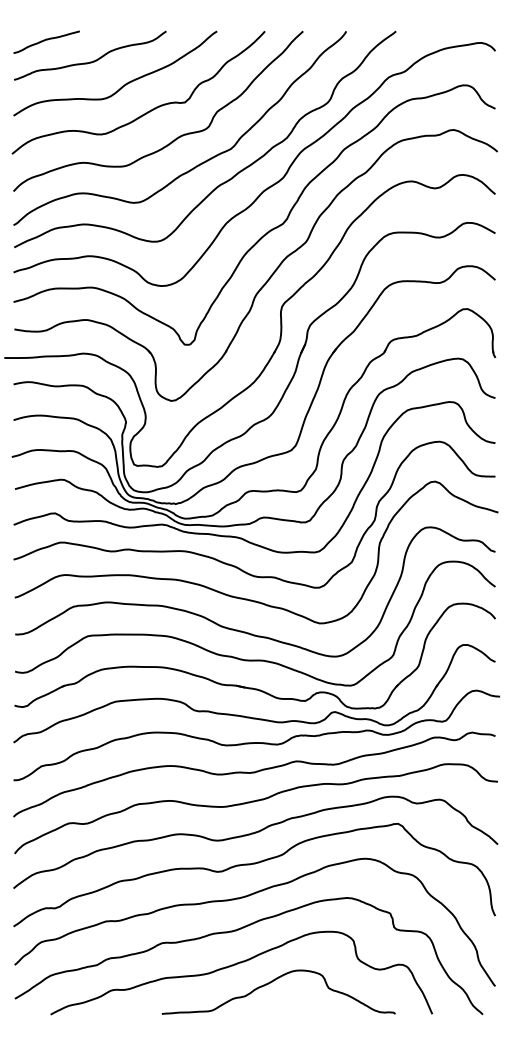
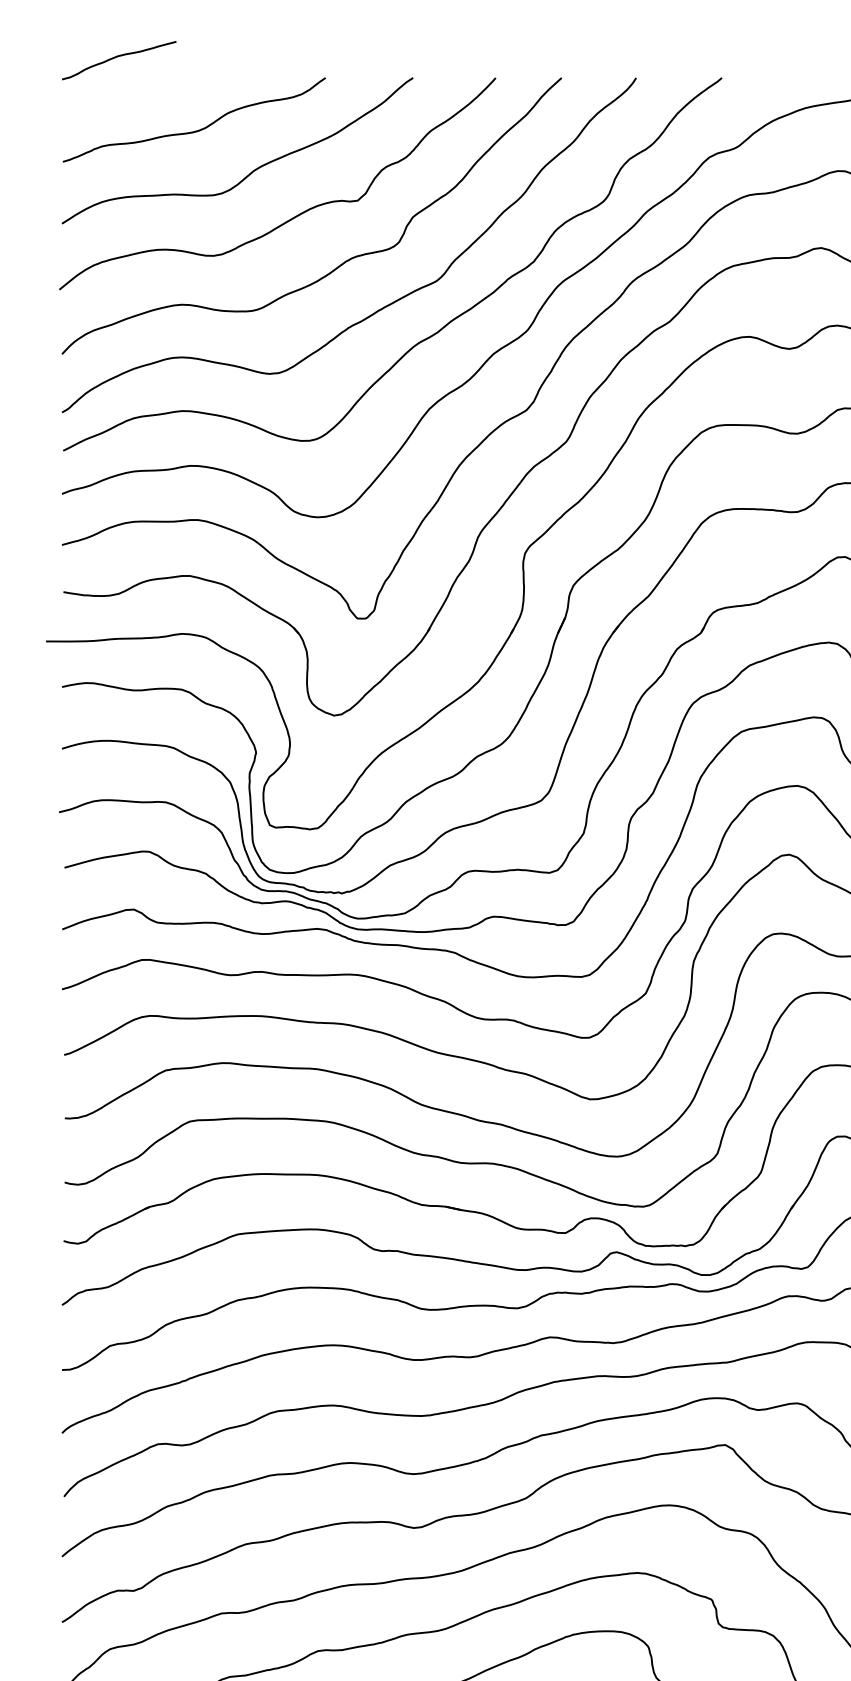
curve: (46, 40) -> (118, 57), moved

